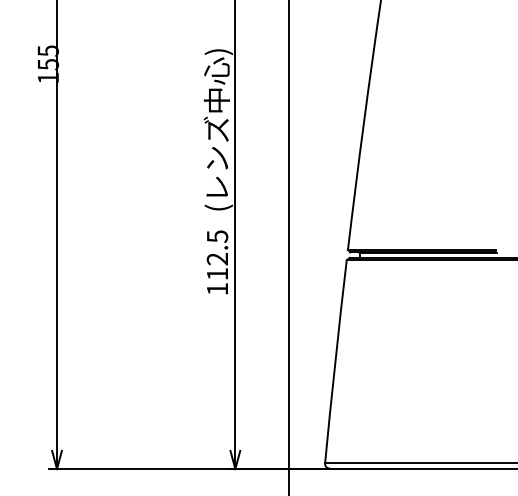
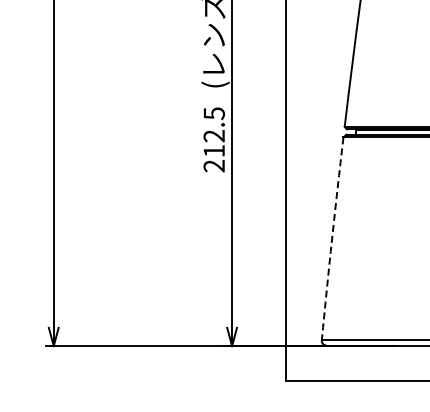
text: (216, 289) -> (213, 166), 112.5 -> 212.5
arc: (335, 361) -> (332, 238), solid -> dashed

